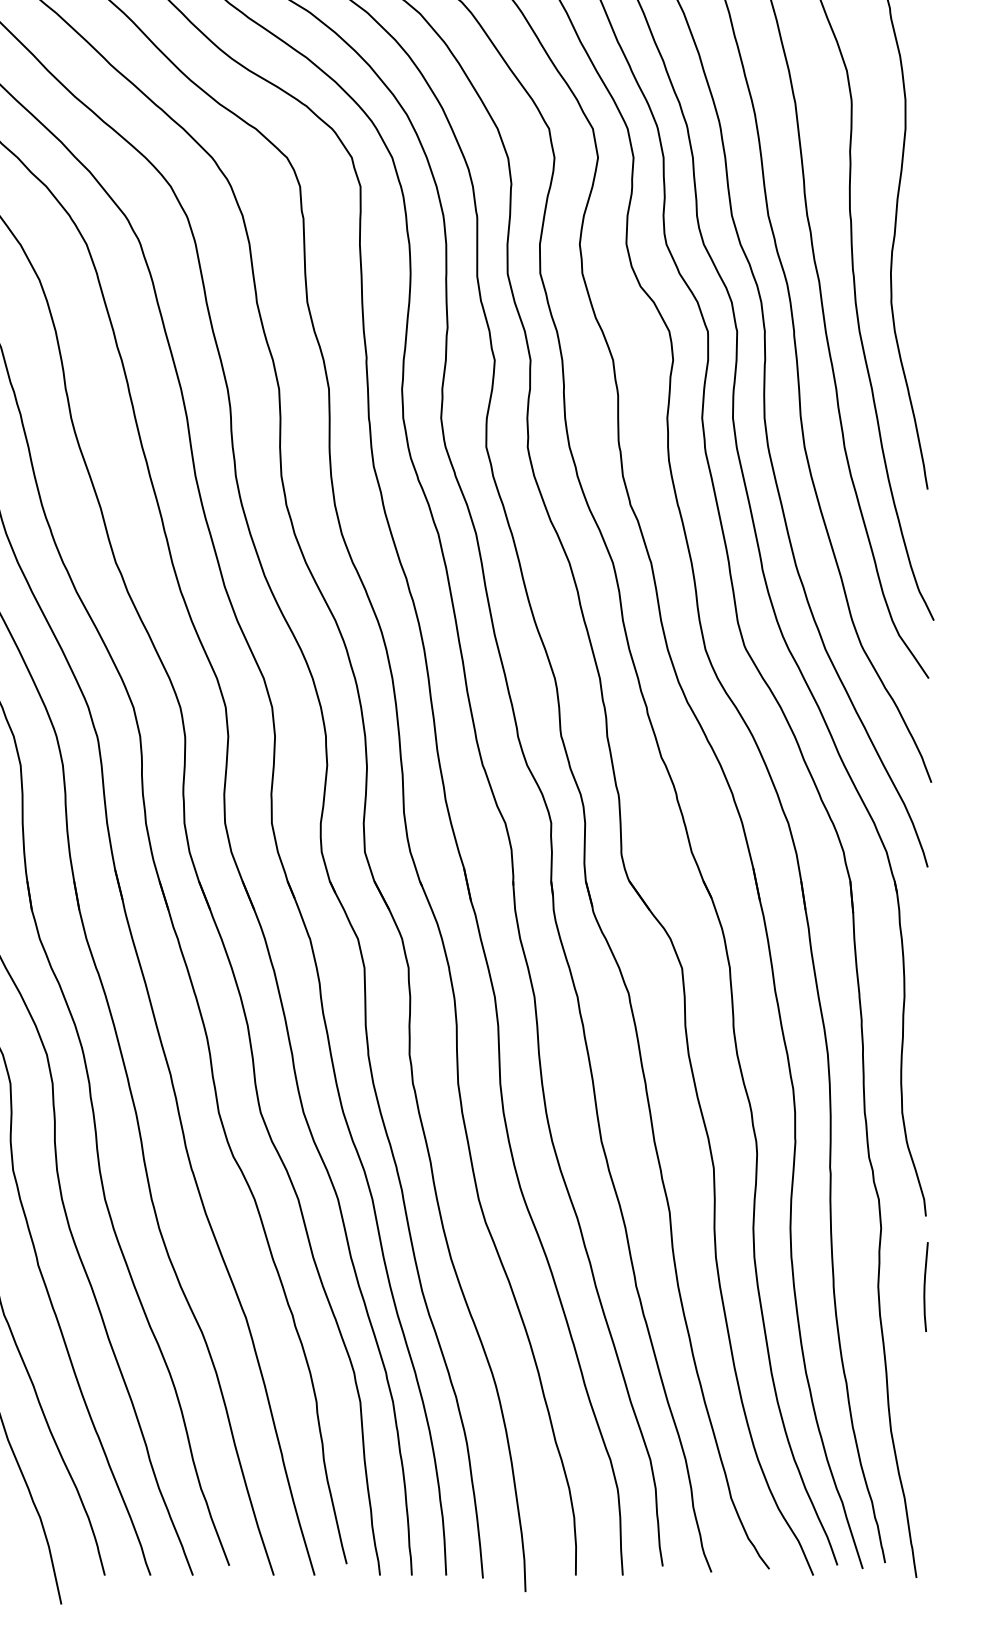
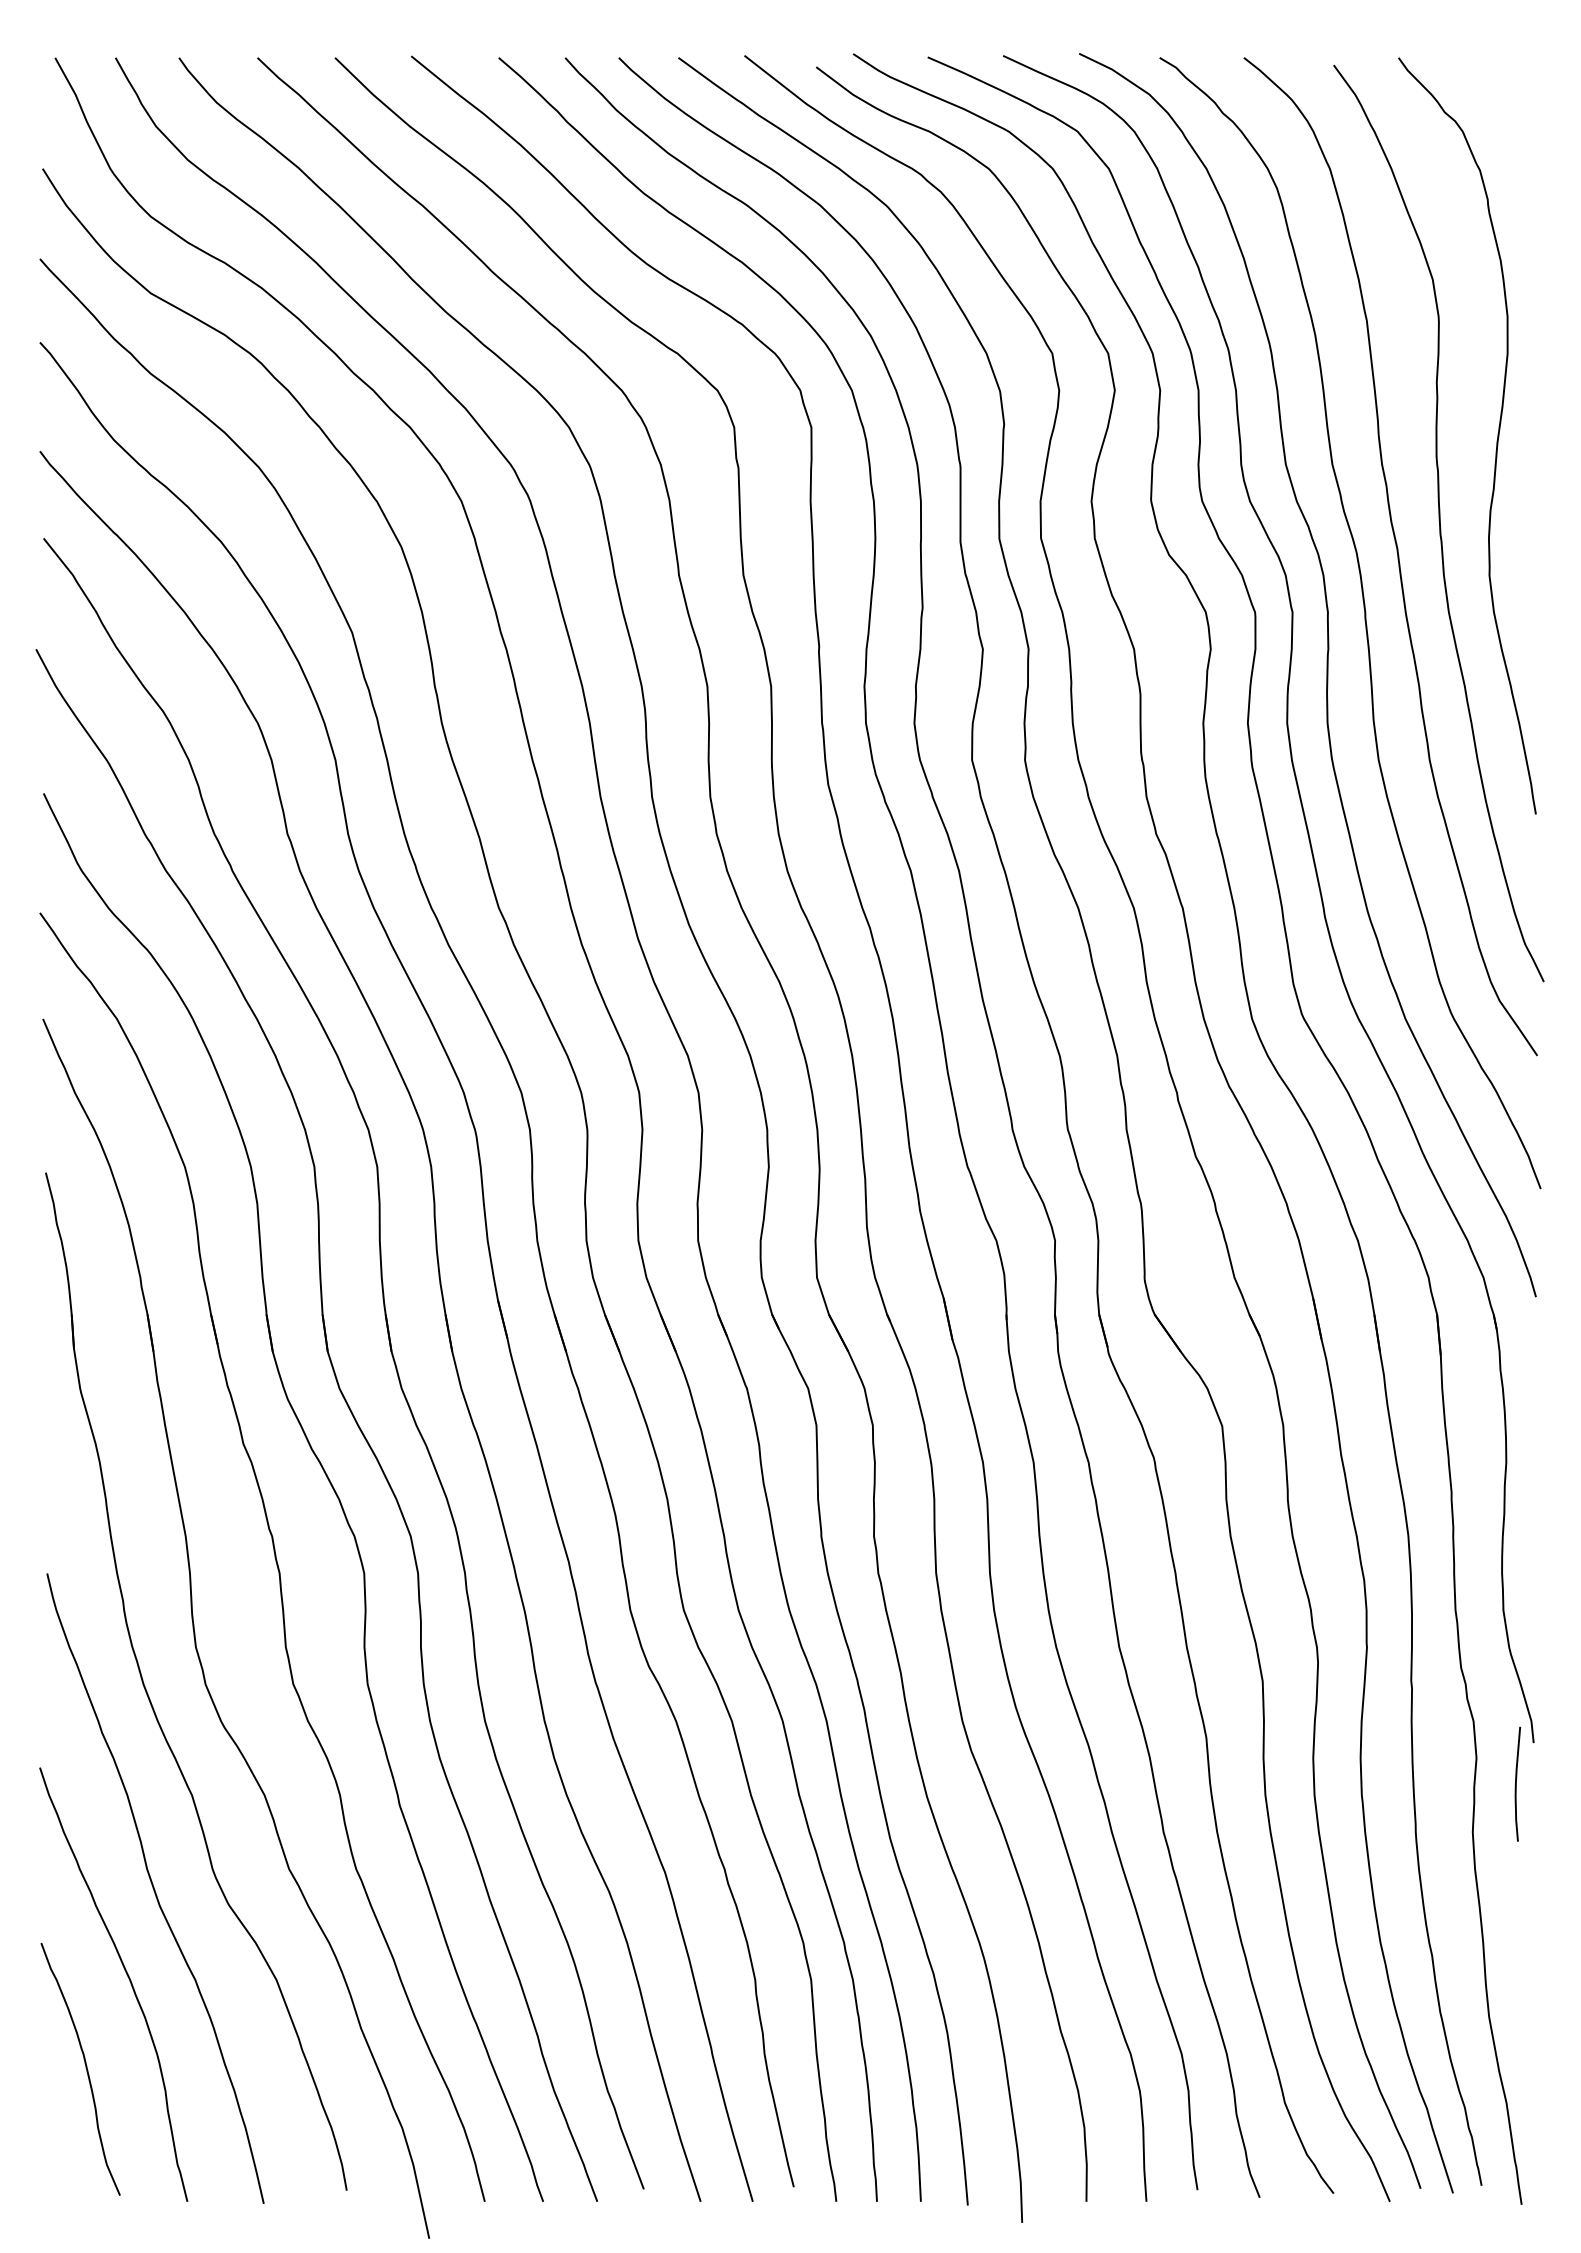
curve: (925, 1286) -> (1516, 1783), moved

